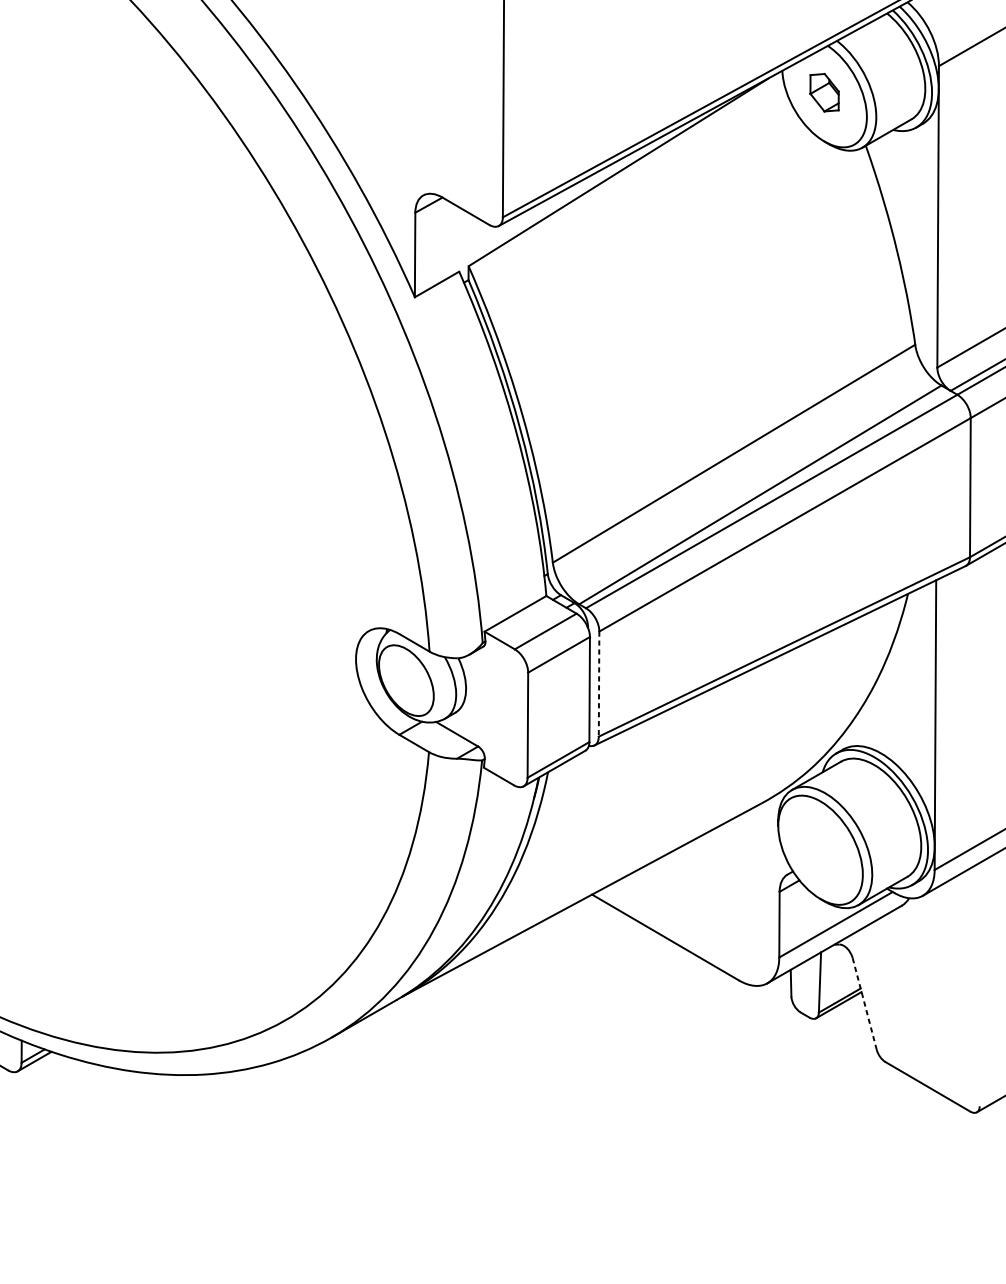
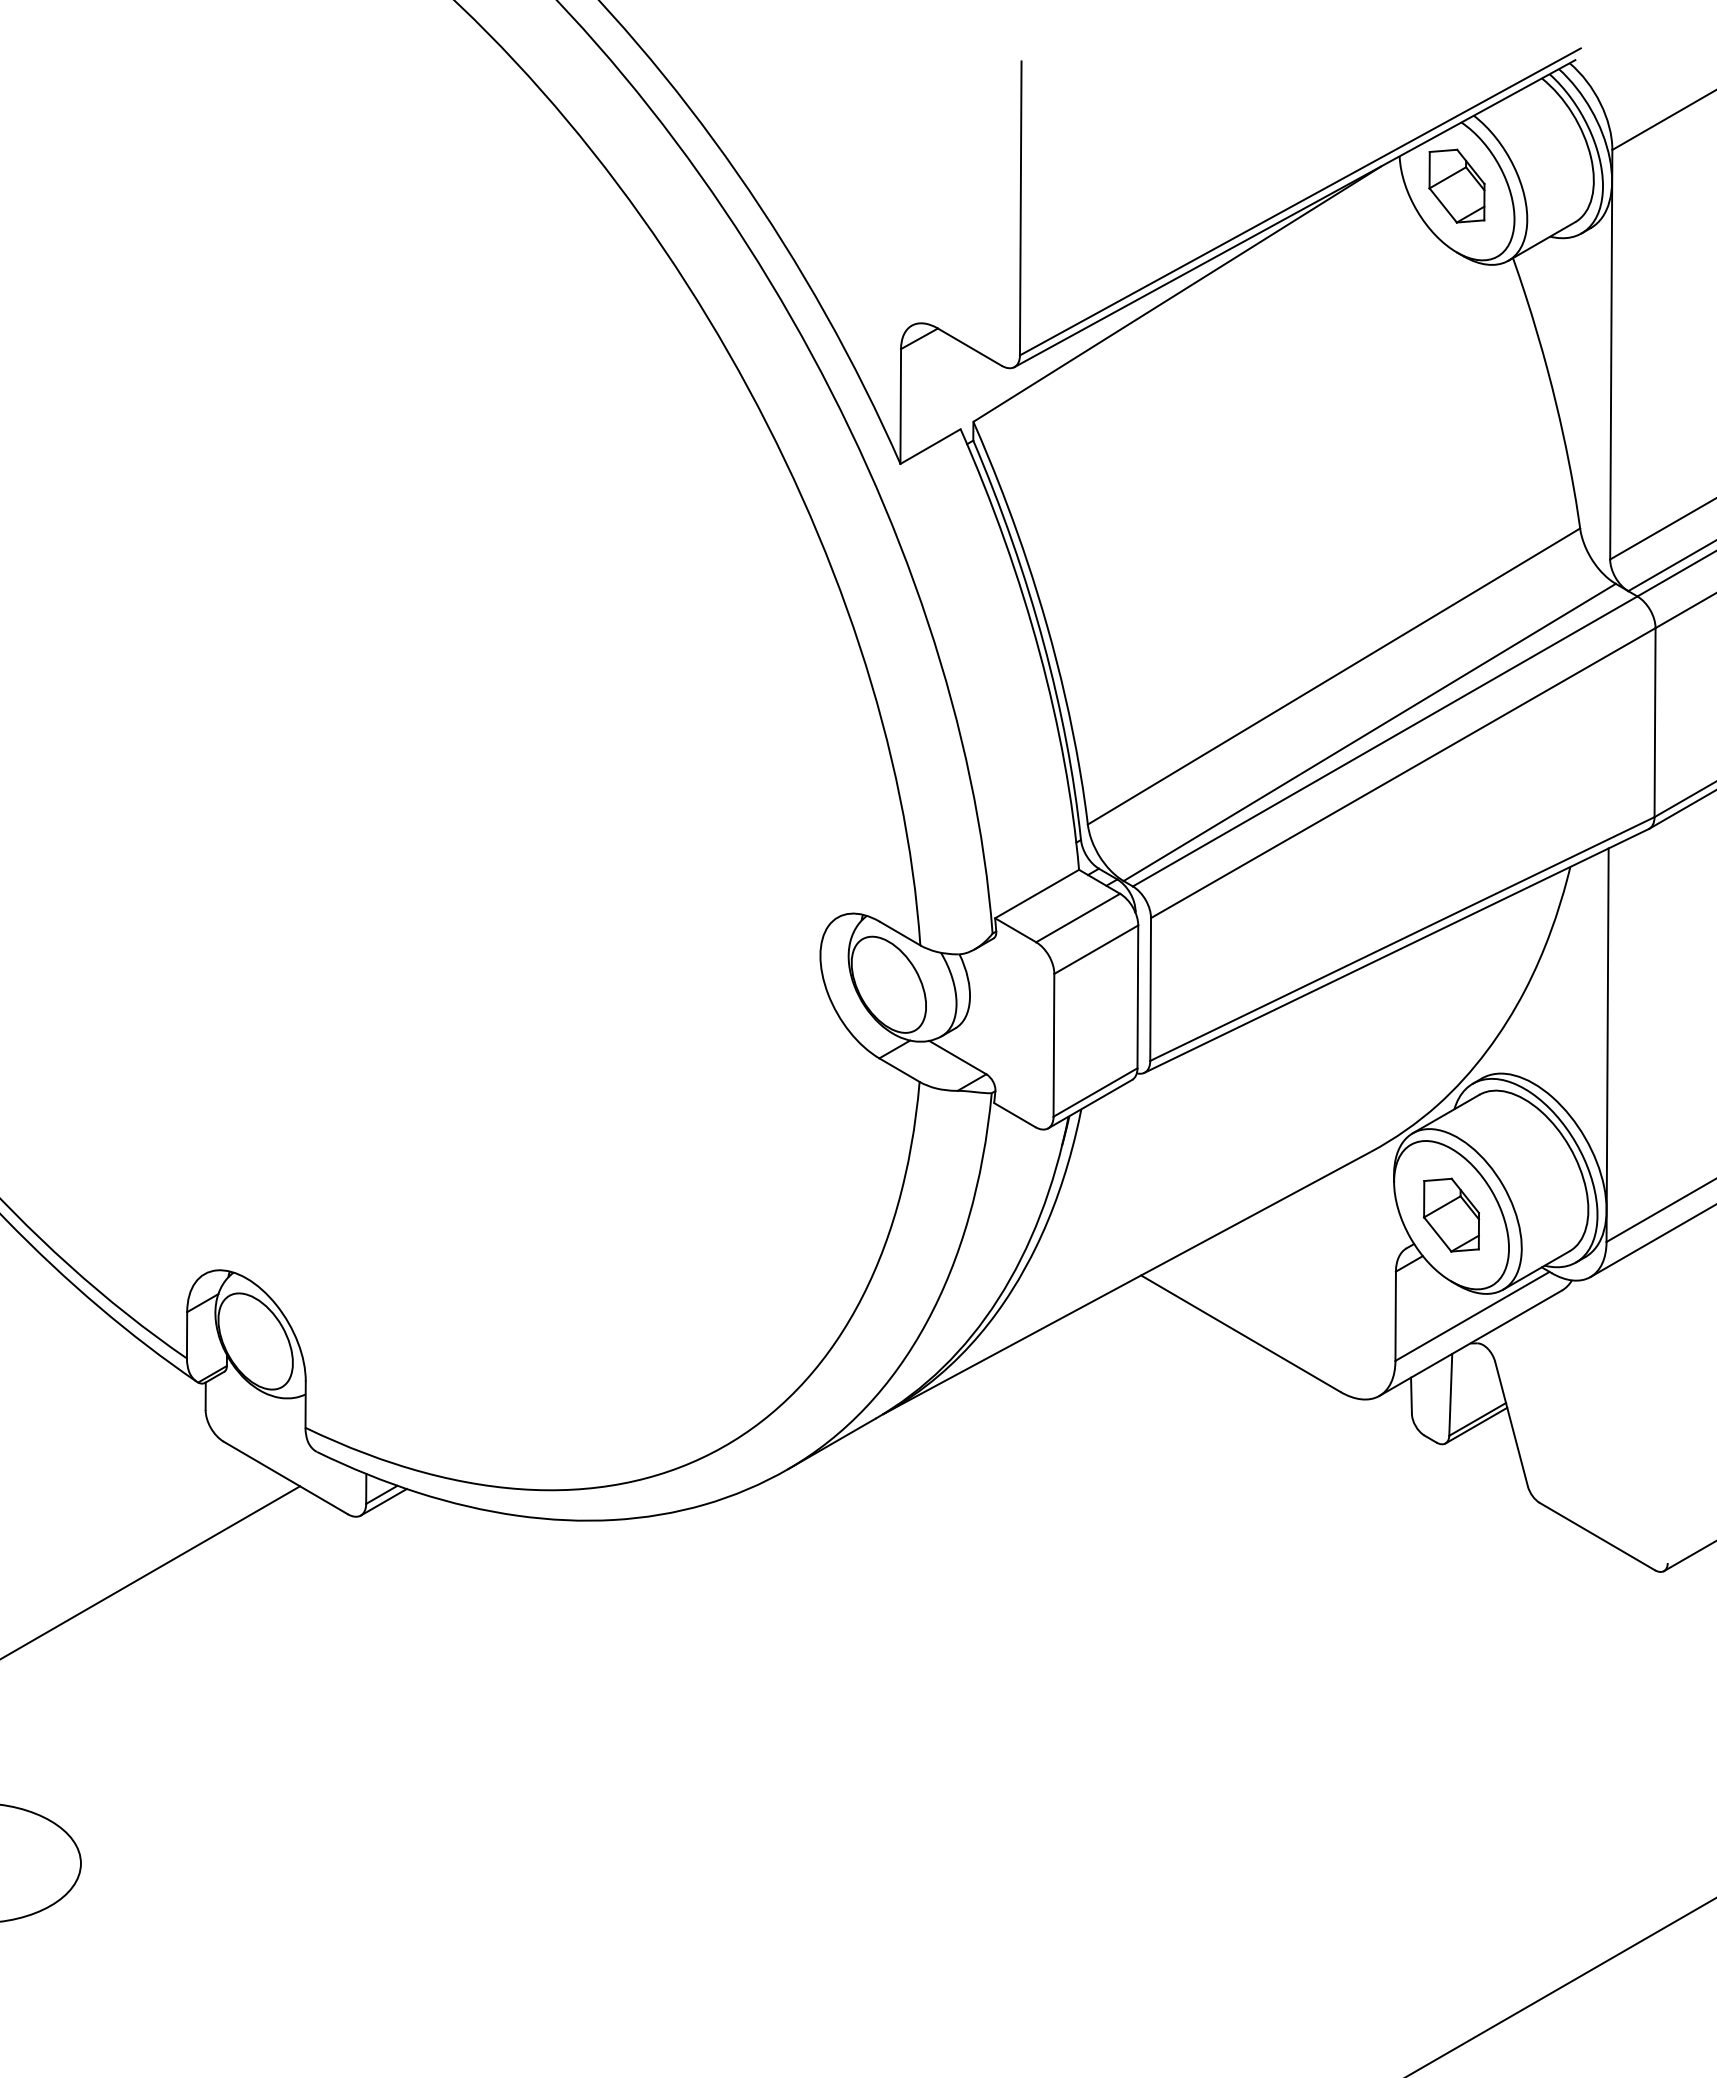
part: (824, 92) -> (1456, 185), size x1.43
line: (598, 684) -> (1150, 990), dashed -> solid
part: (820, 849) -> (1451, 1214), added
line: (864, 1003) -> (1511, 1423), dashed -> solid

